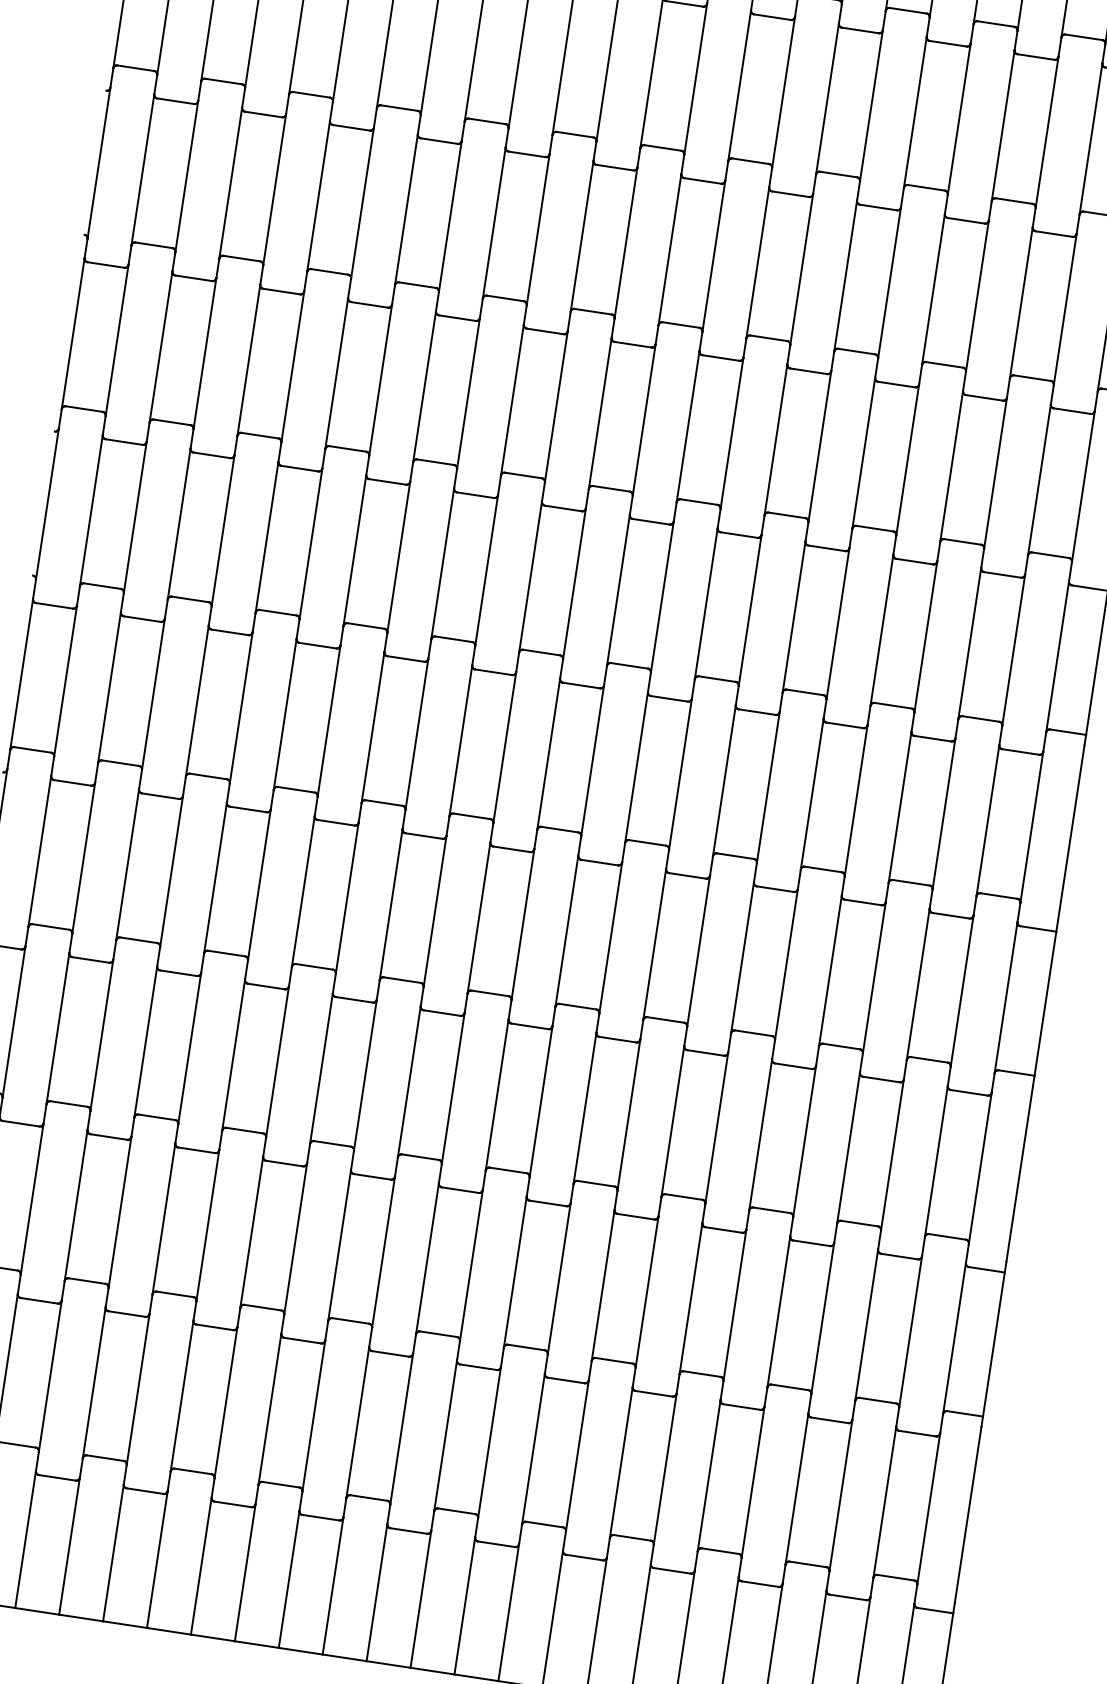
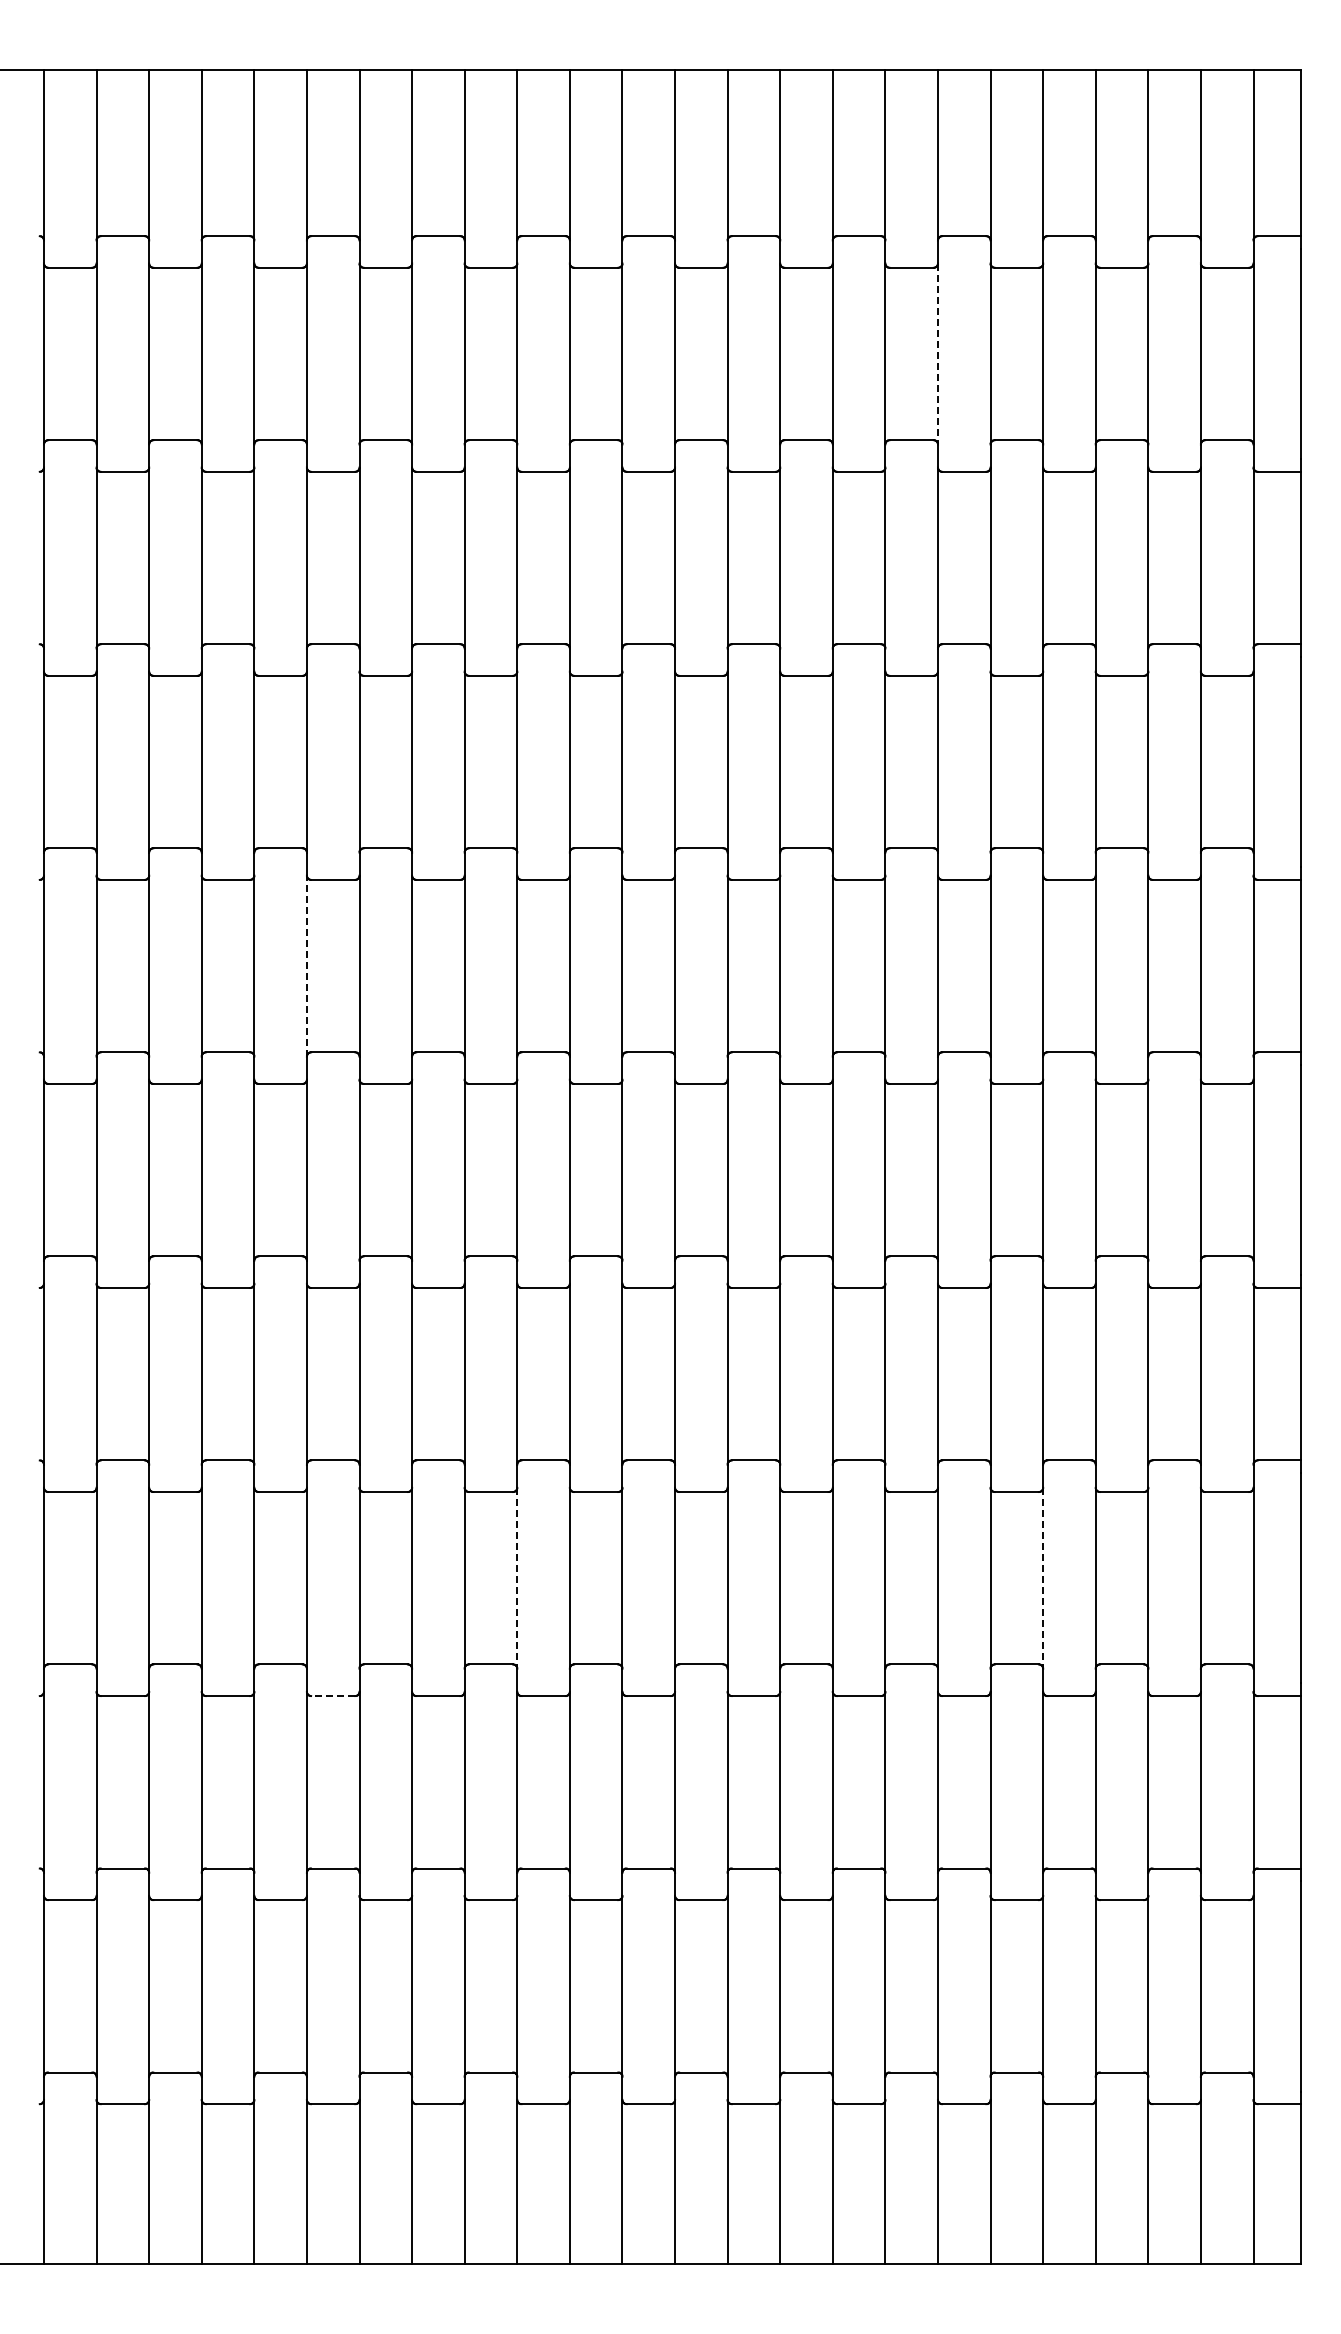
line: (870, 106) -> (937, 354), solid -> dashed
line: (266, 536) -> (306, 965), solid -> dashed
line: (365, 1075) -> (517, 1578), solid -> dashed
line: (804, 1141) -> (1043, 1578), solid -> dashed
line: (196, 1150) -> (332, 1696), solid -> dashed

